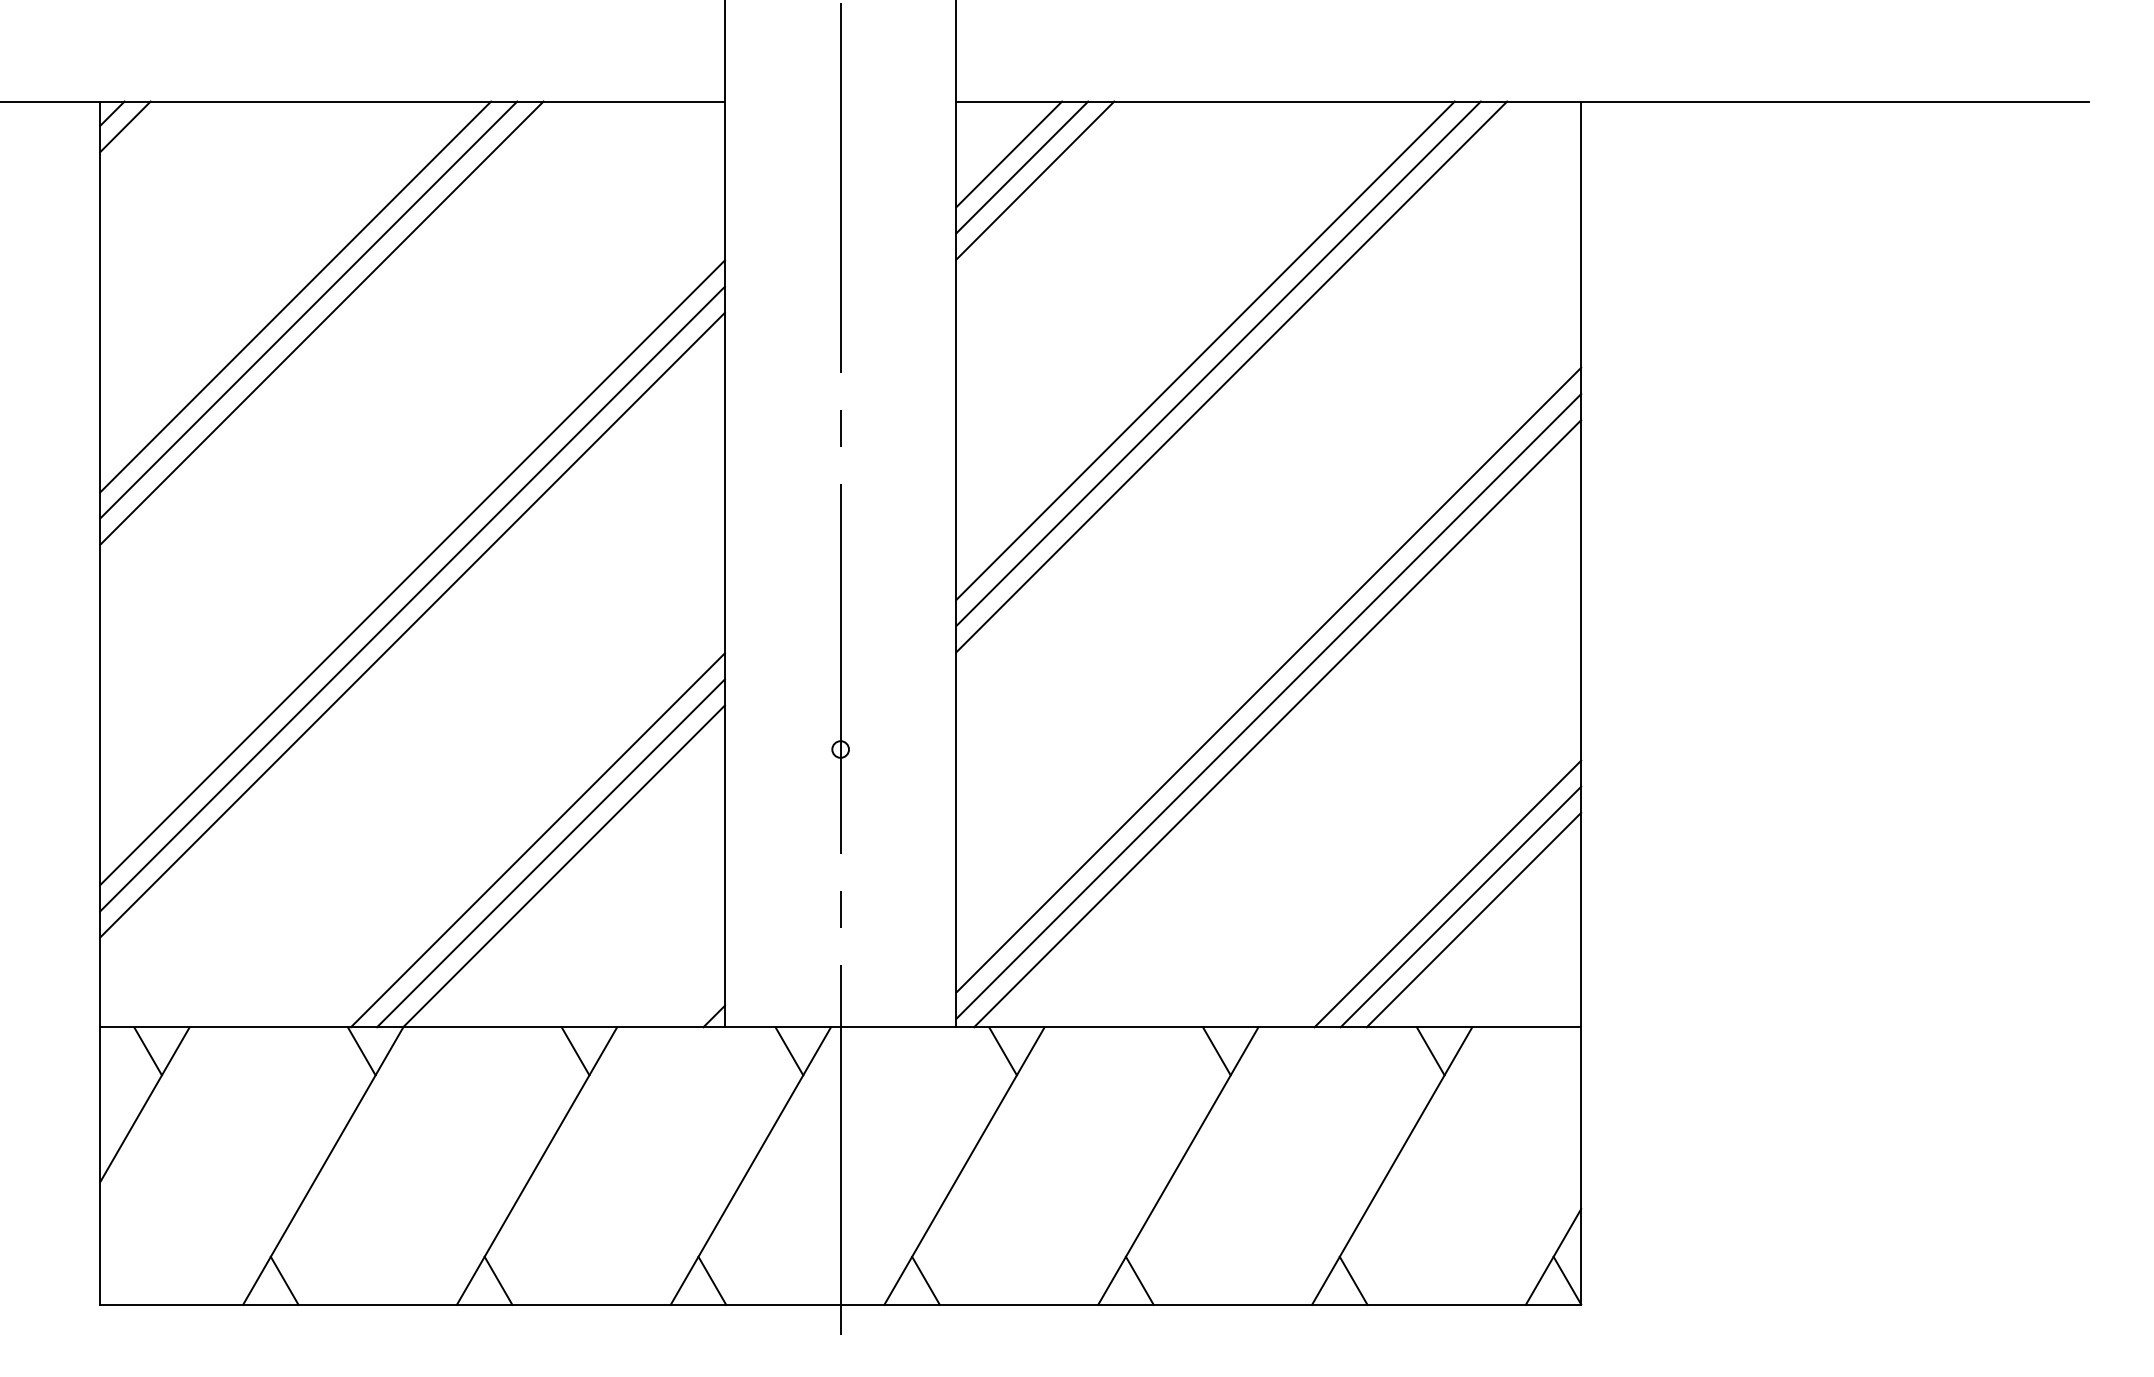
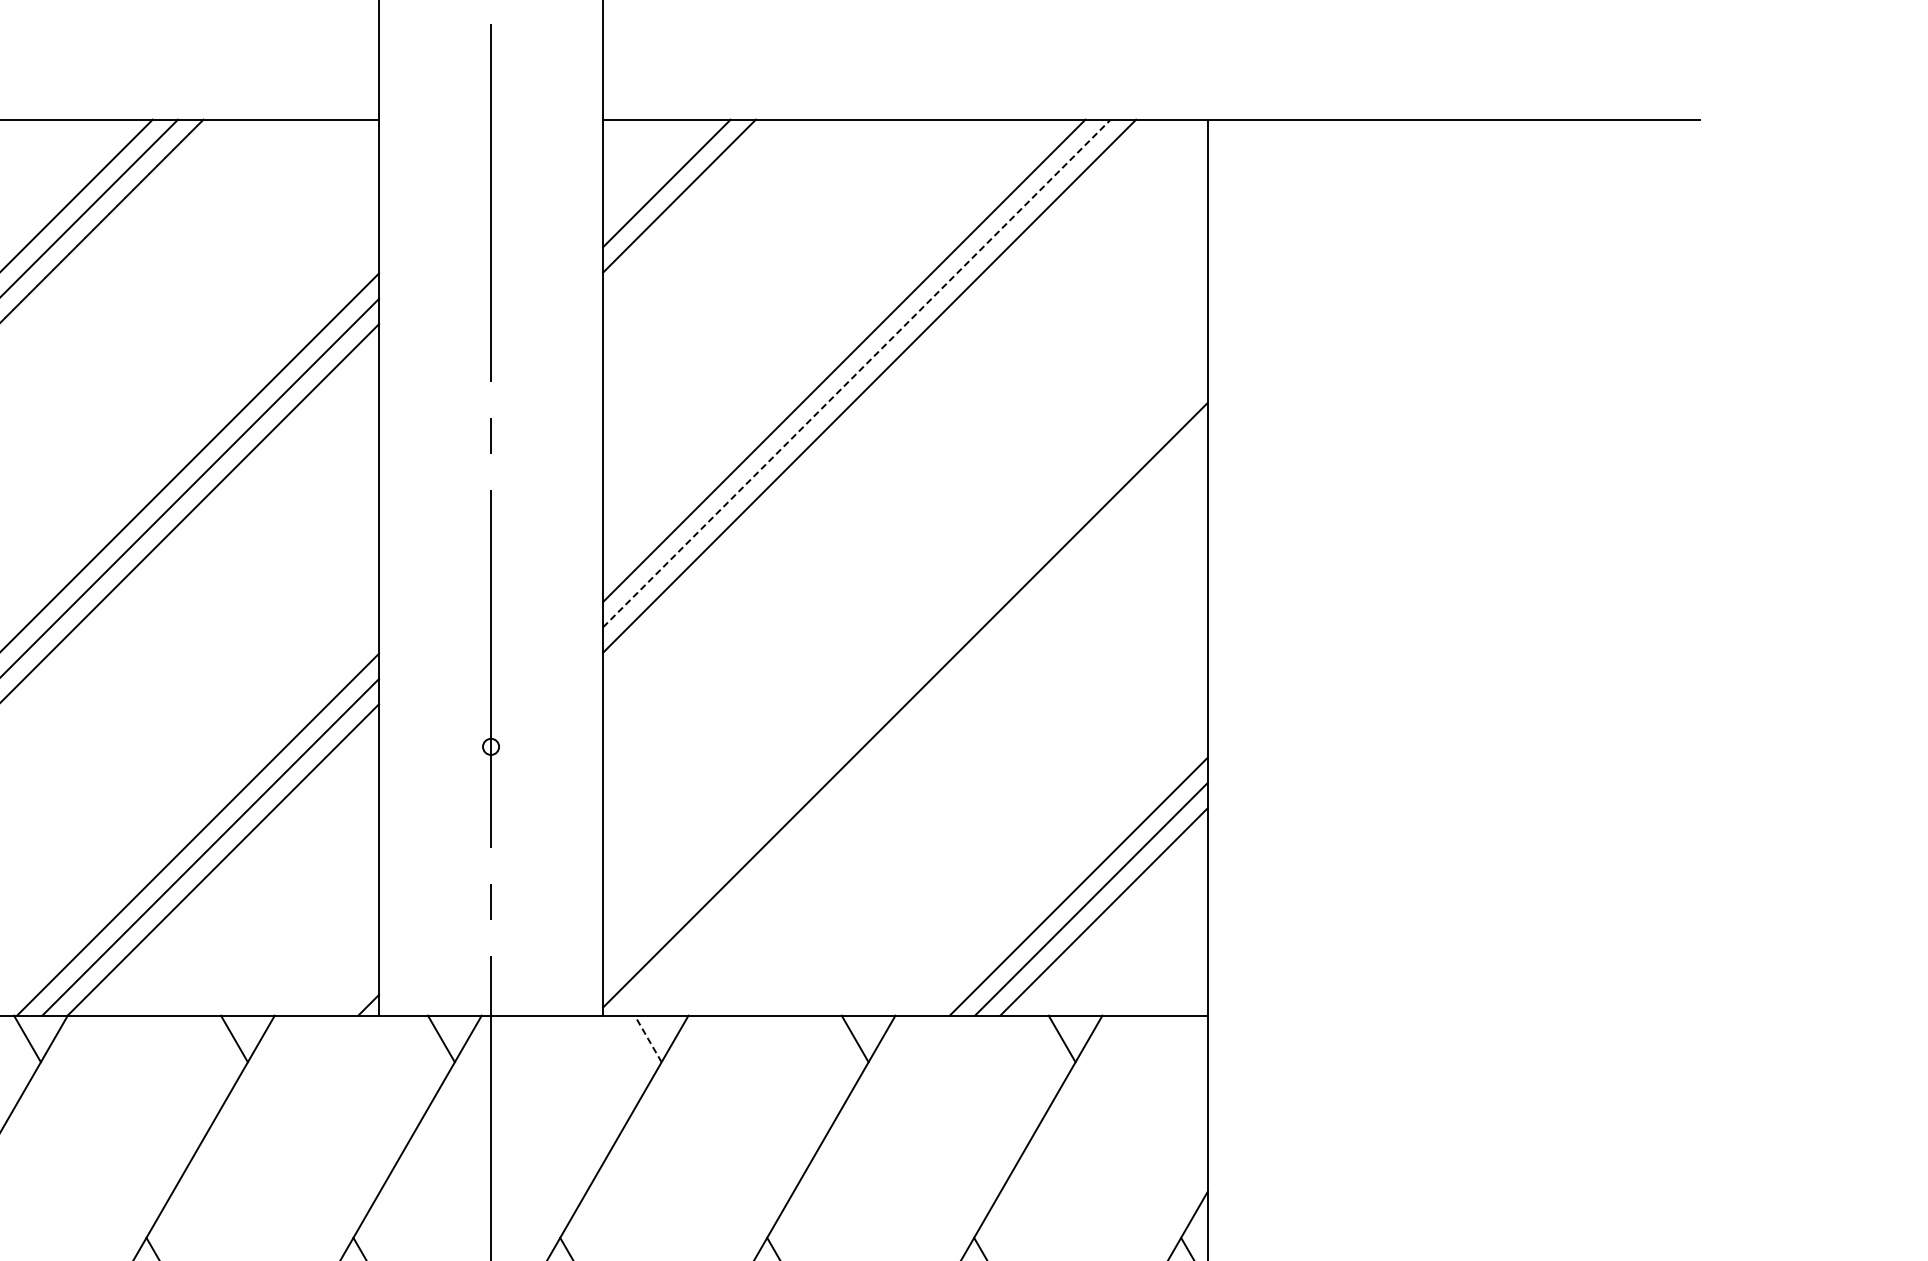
line: (1009, 154) -> (654, 170), removed
line: (1218, 363) -> (856, 373), solid -> dashed
line: (1268, 679) -> (905, 679), removed
line: (1277, 723) -> (913, 721), removed
line: (1003, 1051) -> (648, 1039), solid -> dashed

